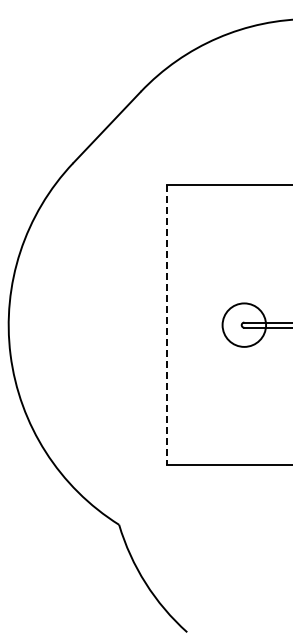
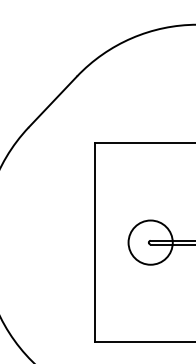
line: (166, 325) -> (95, 242), dashed -> solid
circle: (244, 325) -> (150, 242), size x1.43

